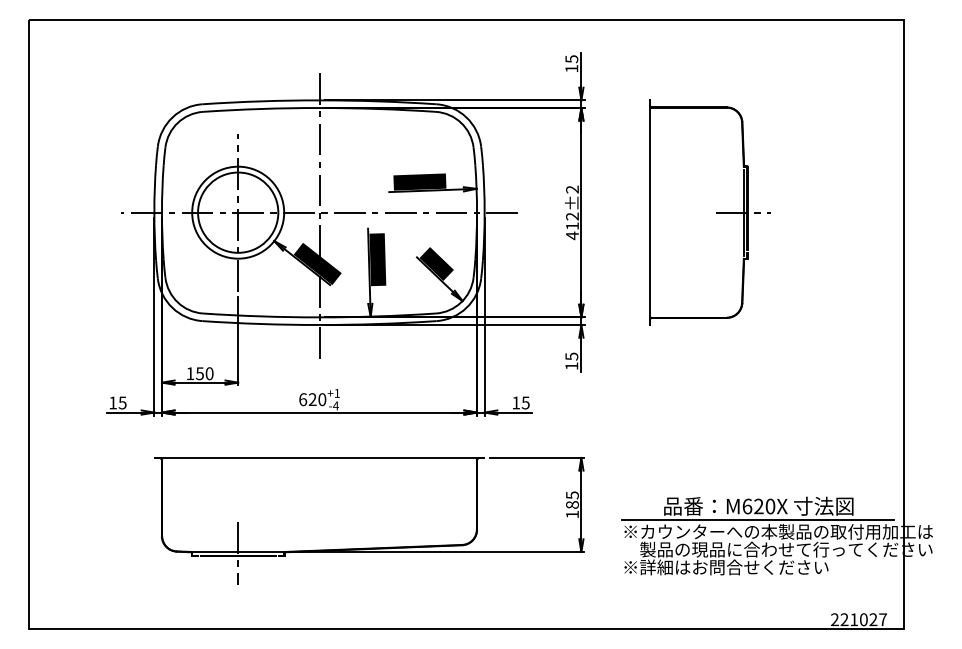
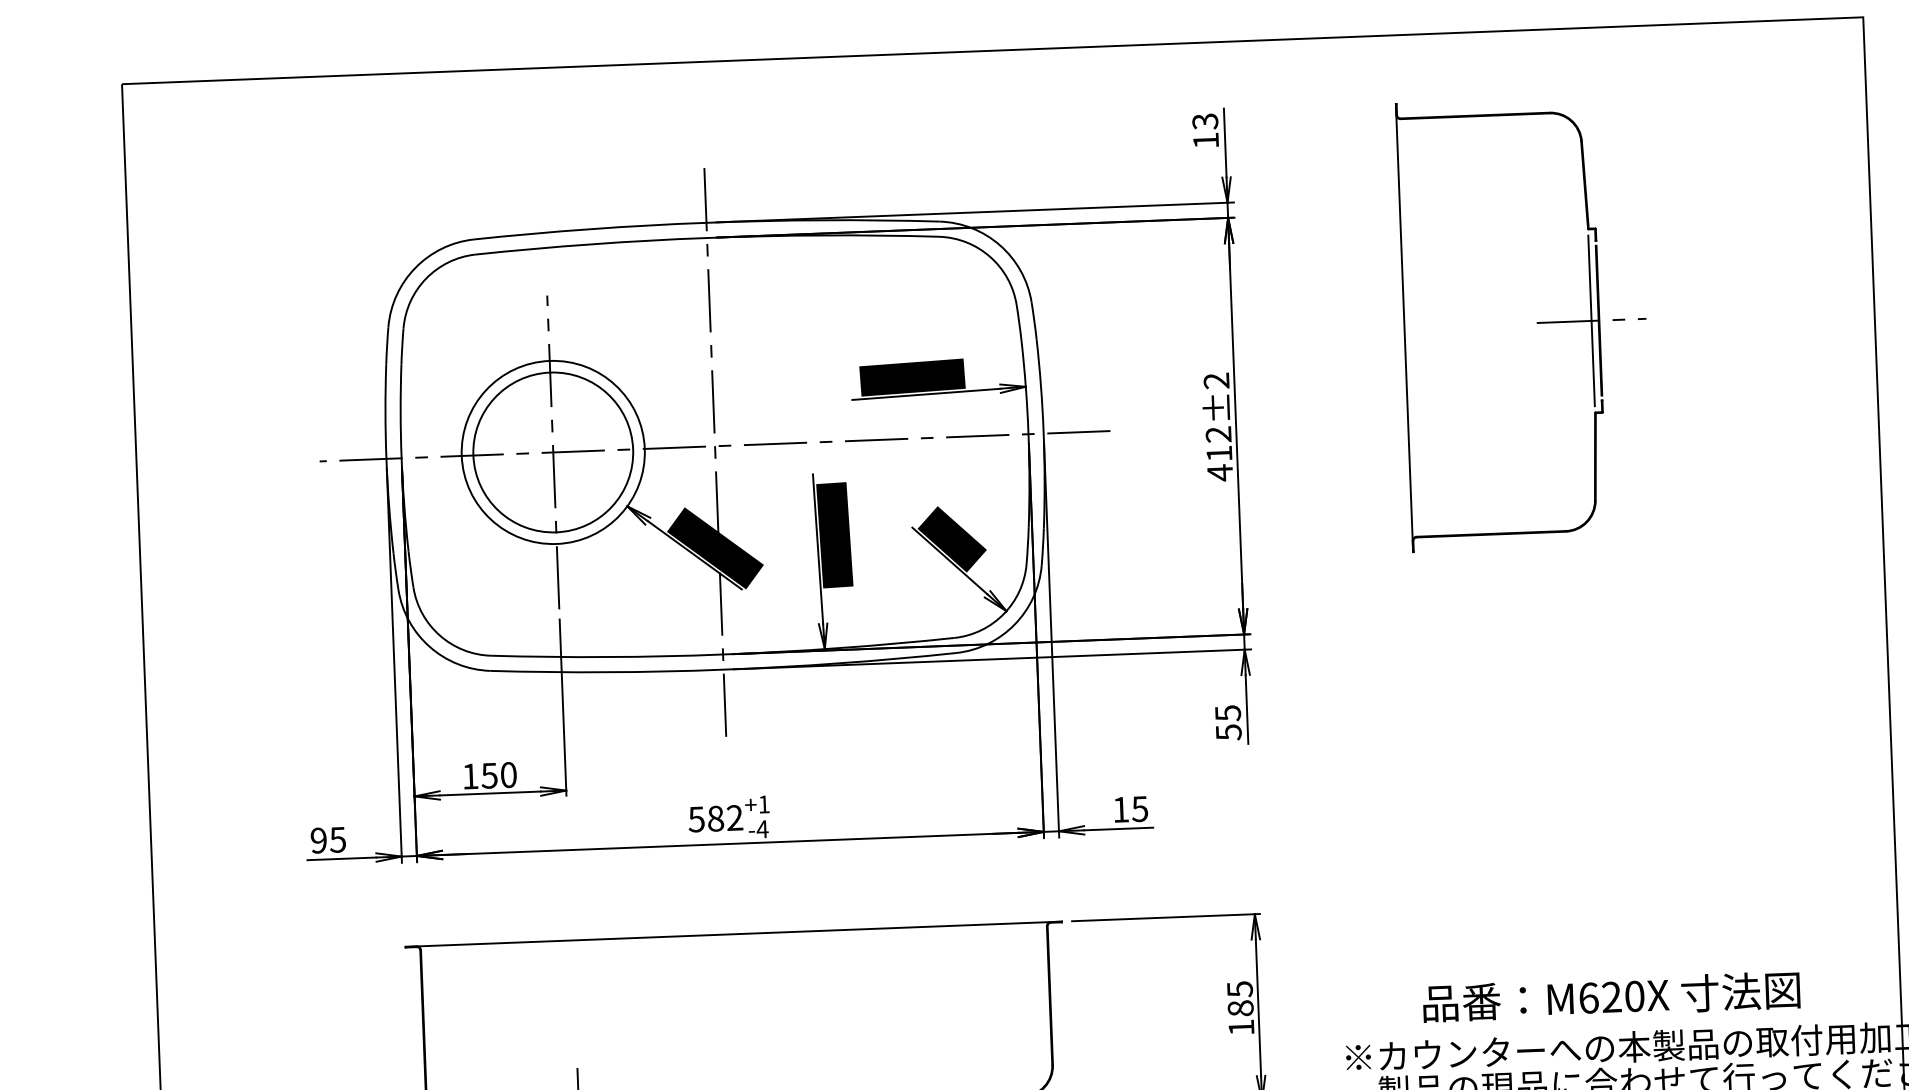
text: (571, 58) -> (1204, 120), 15 -> 13
part: (716, 212) -> (1537, 322), moved
text: (571, 366) -> (1228, 733), 15 -> 55
text: (312, 399) -> (715, 818), 620 -> 582
text: (112, 402) -> (317, 839), 15 -> 95
line: (757, 519) -> (1609, 1023), removed

